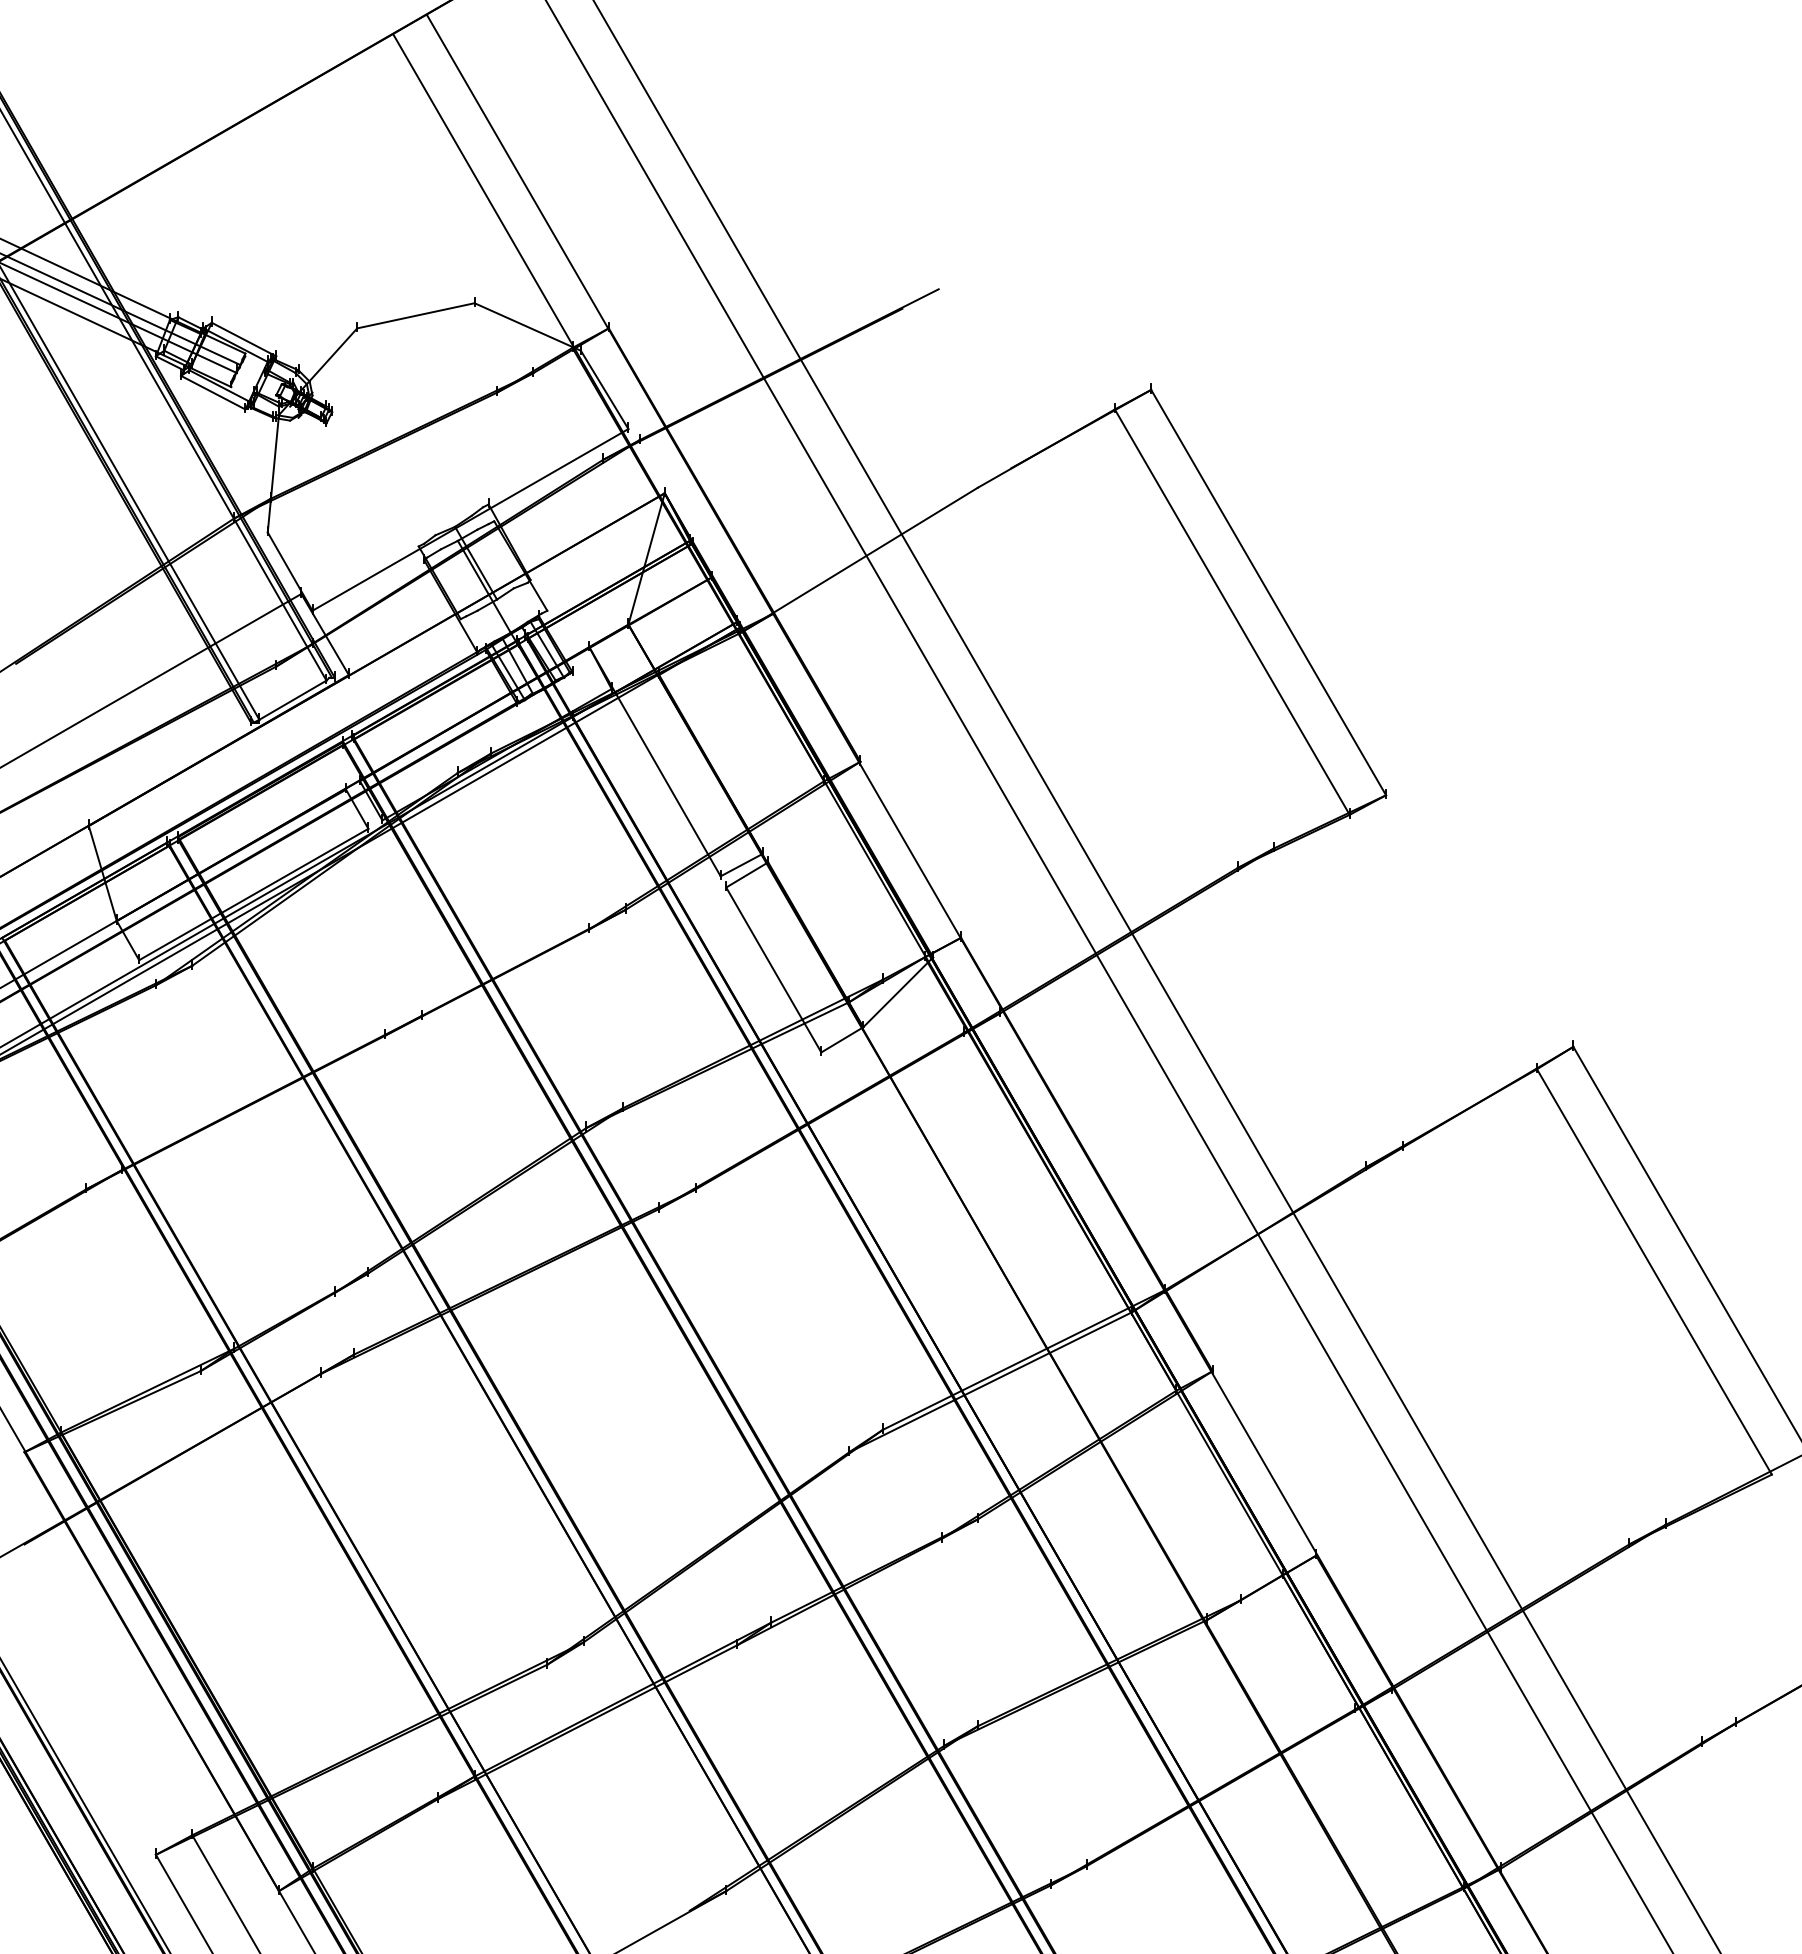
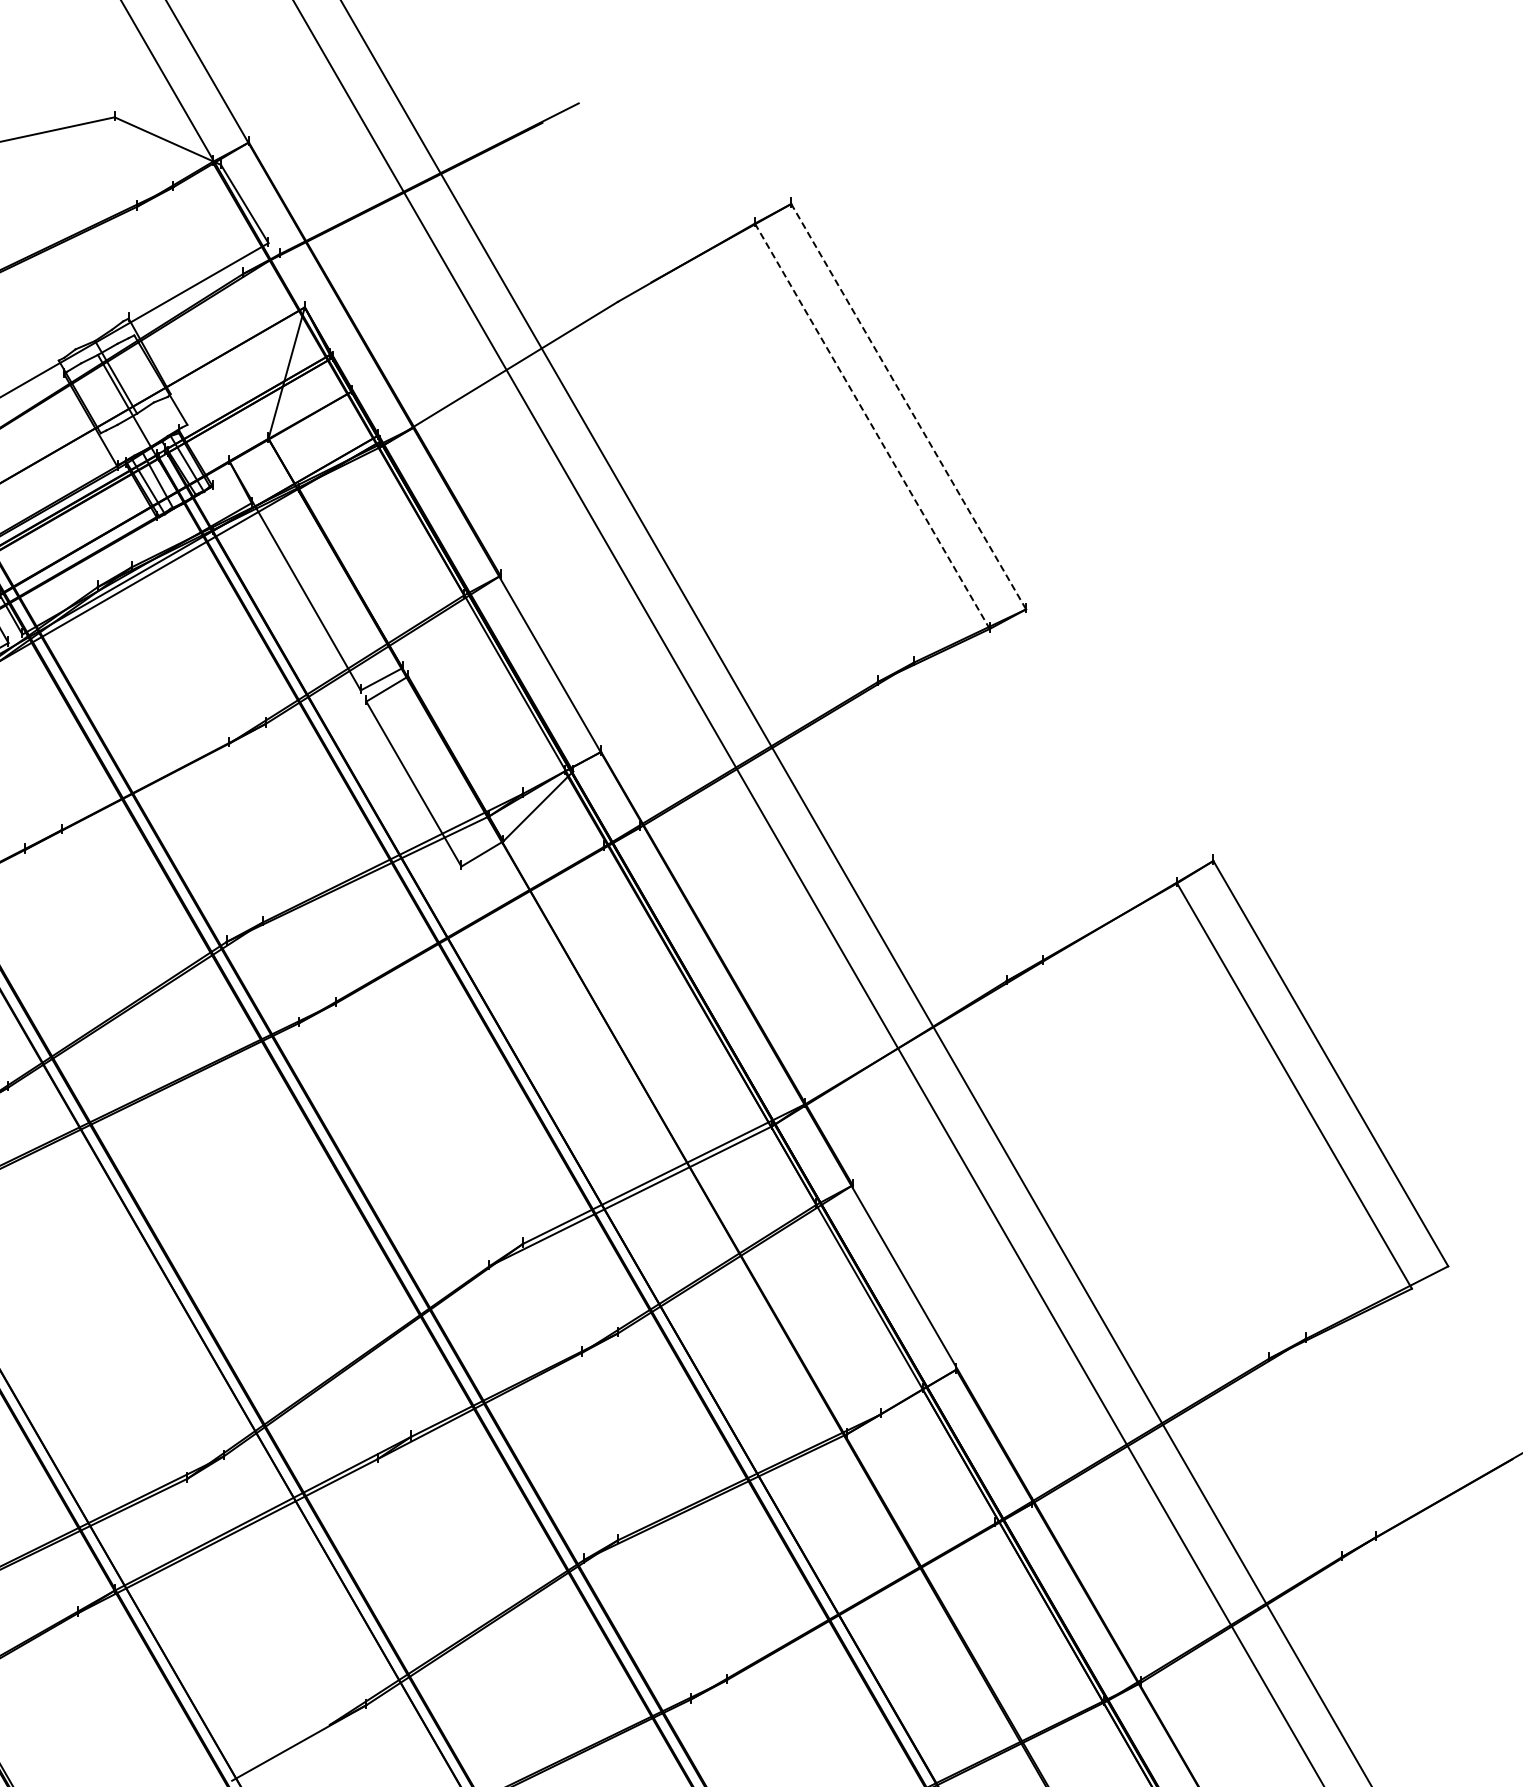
line: (1268, 592) -> (908, 406), solid -> dashed
line: (1232, 612) -> (872, 426), solid -> dashed

